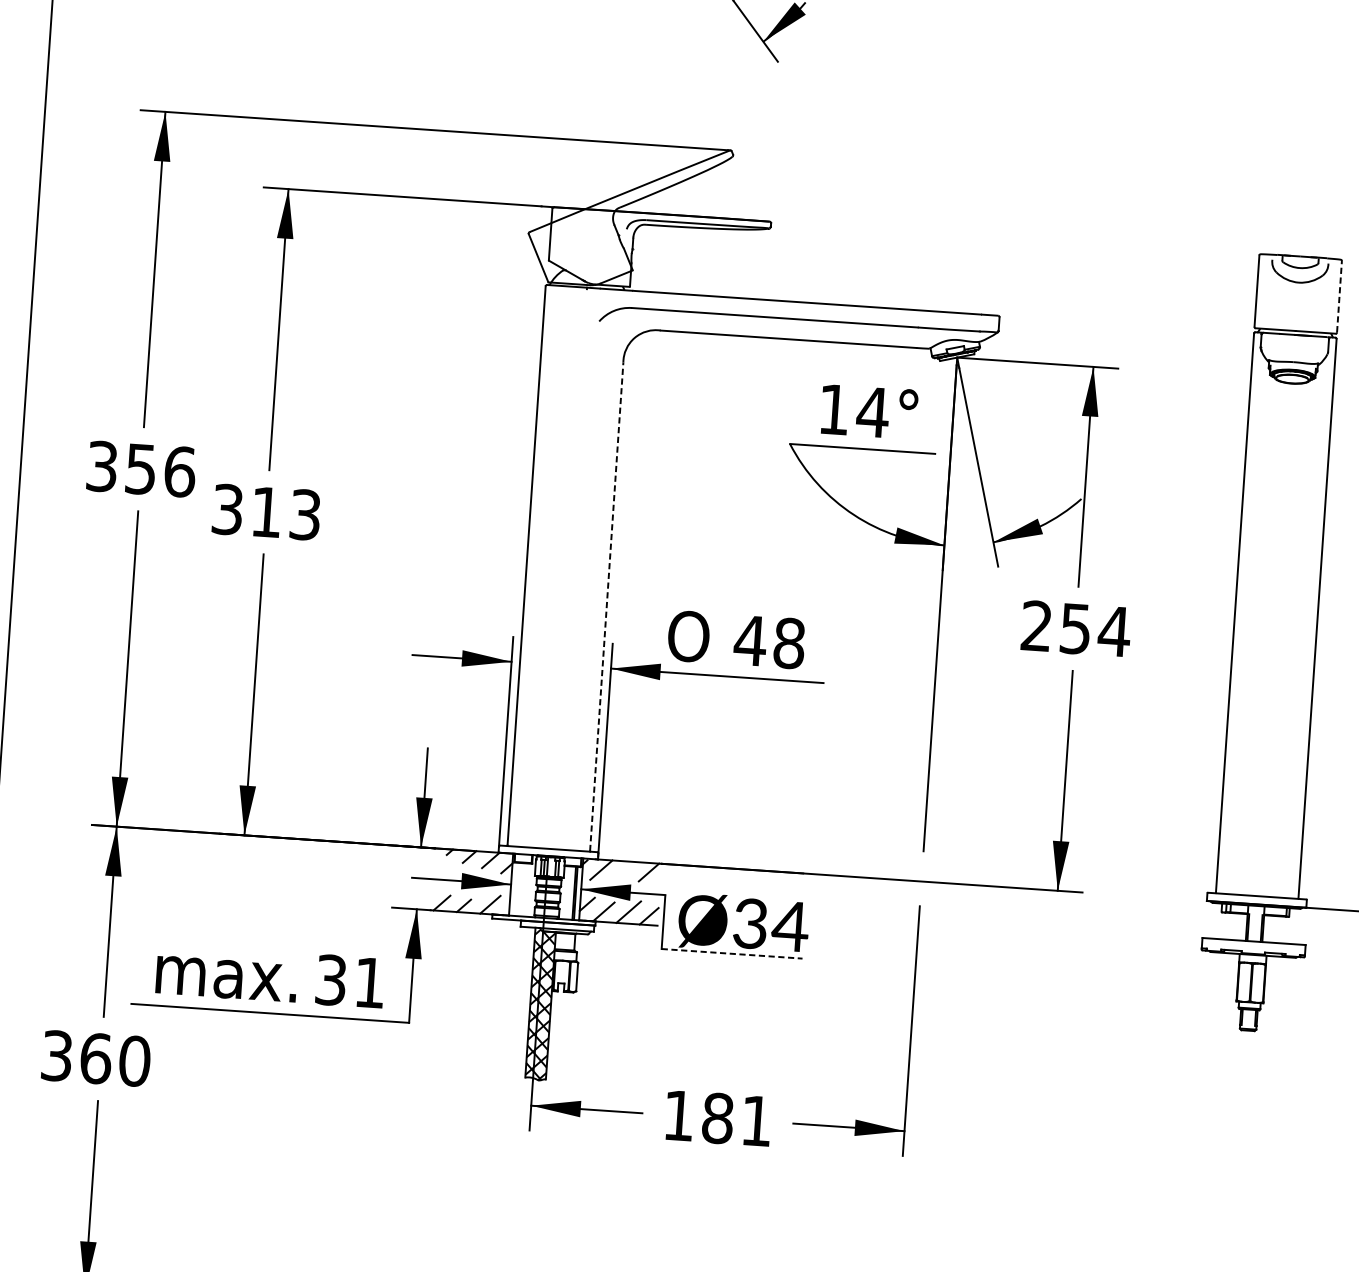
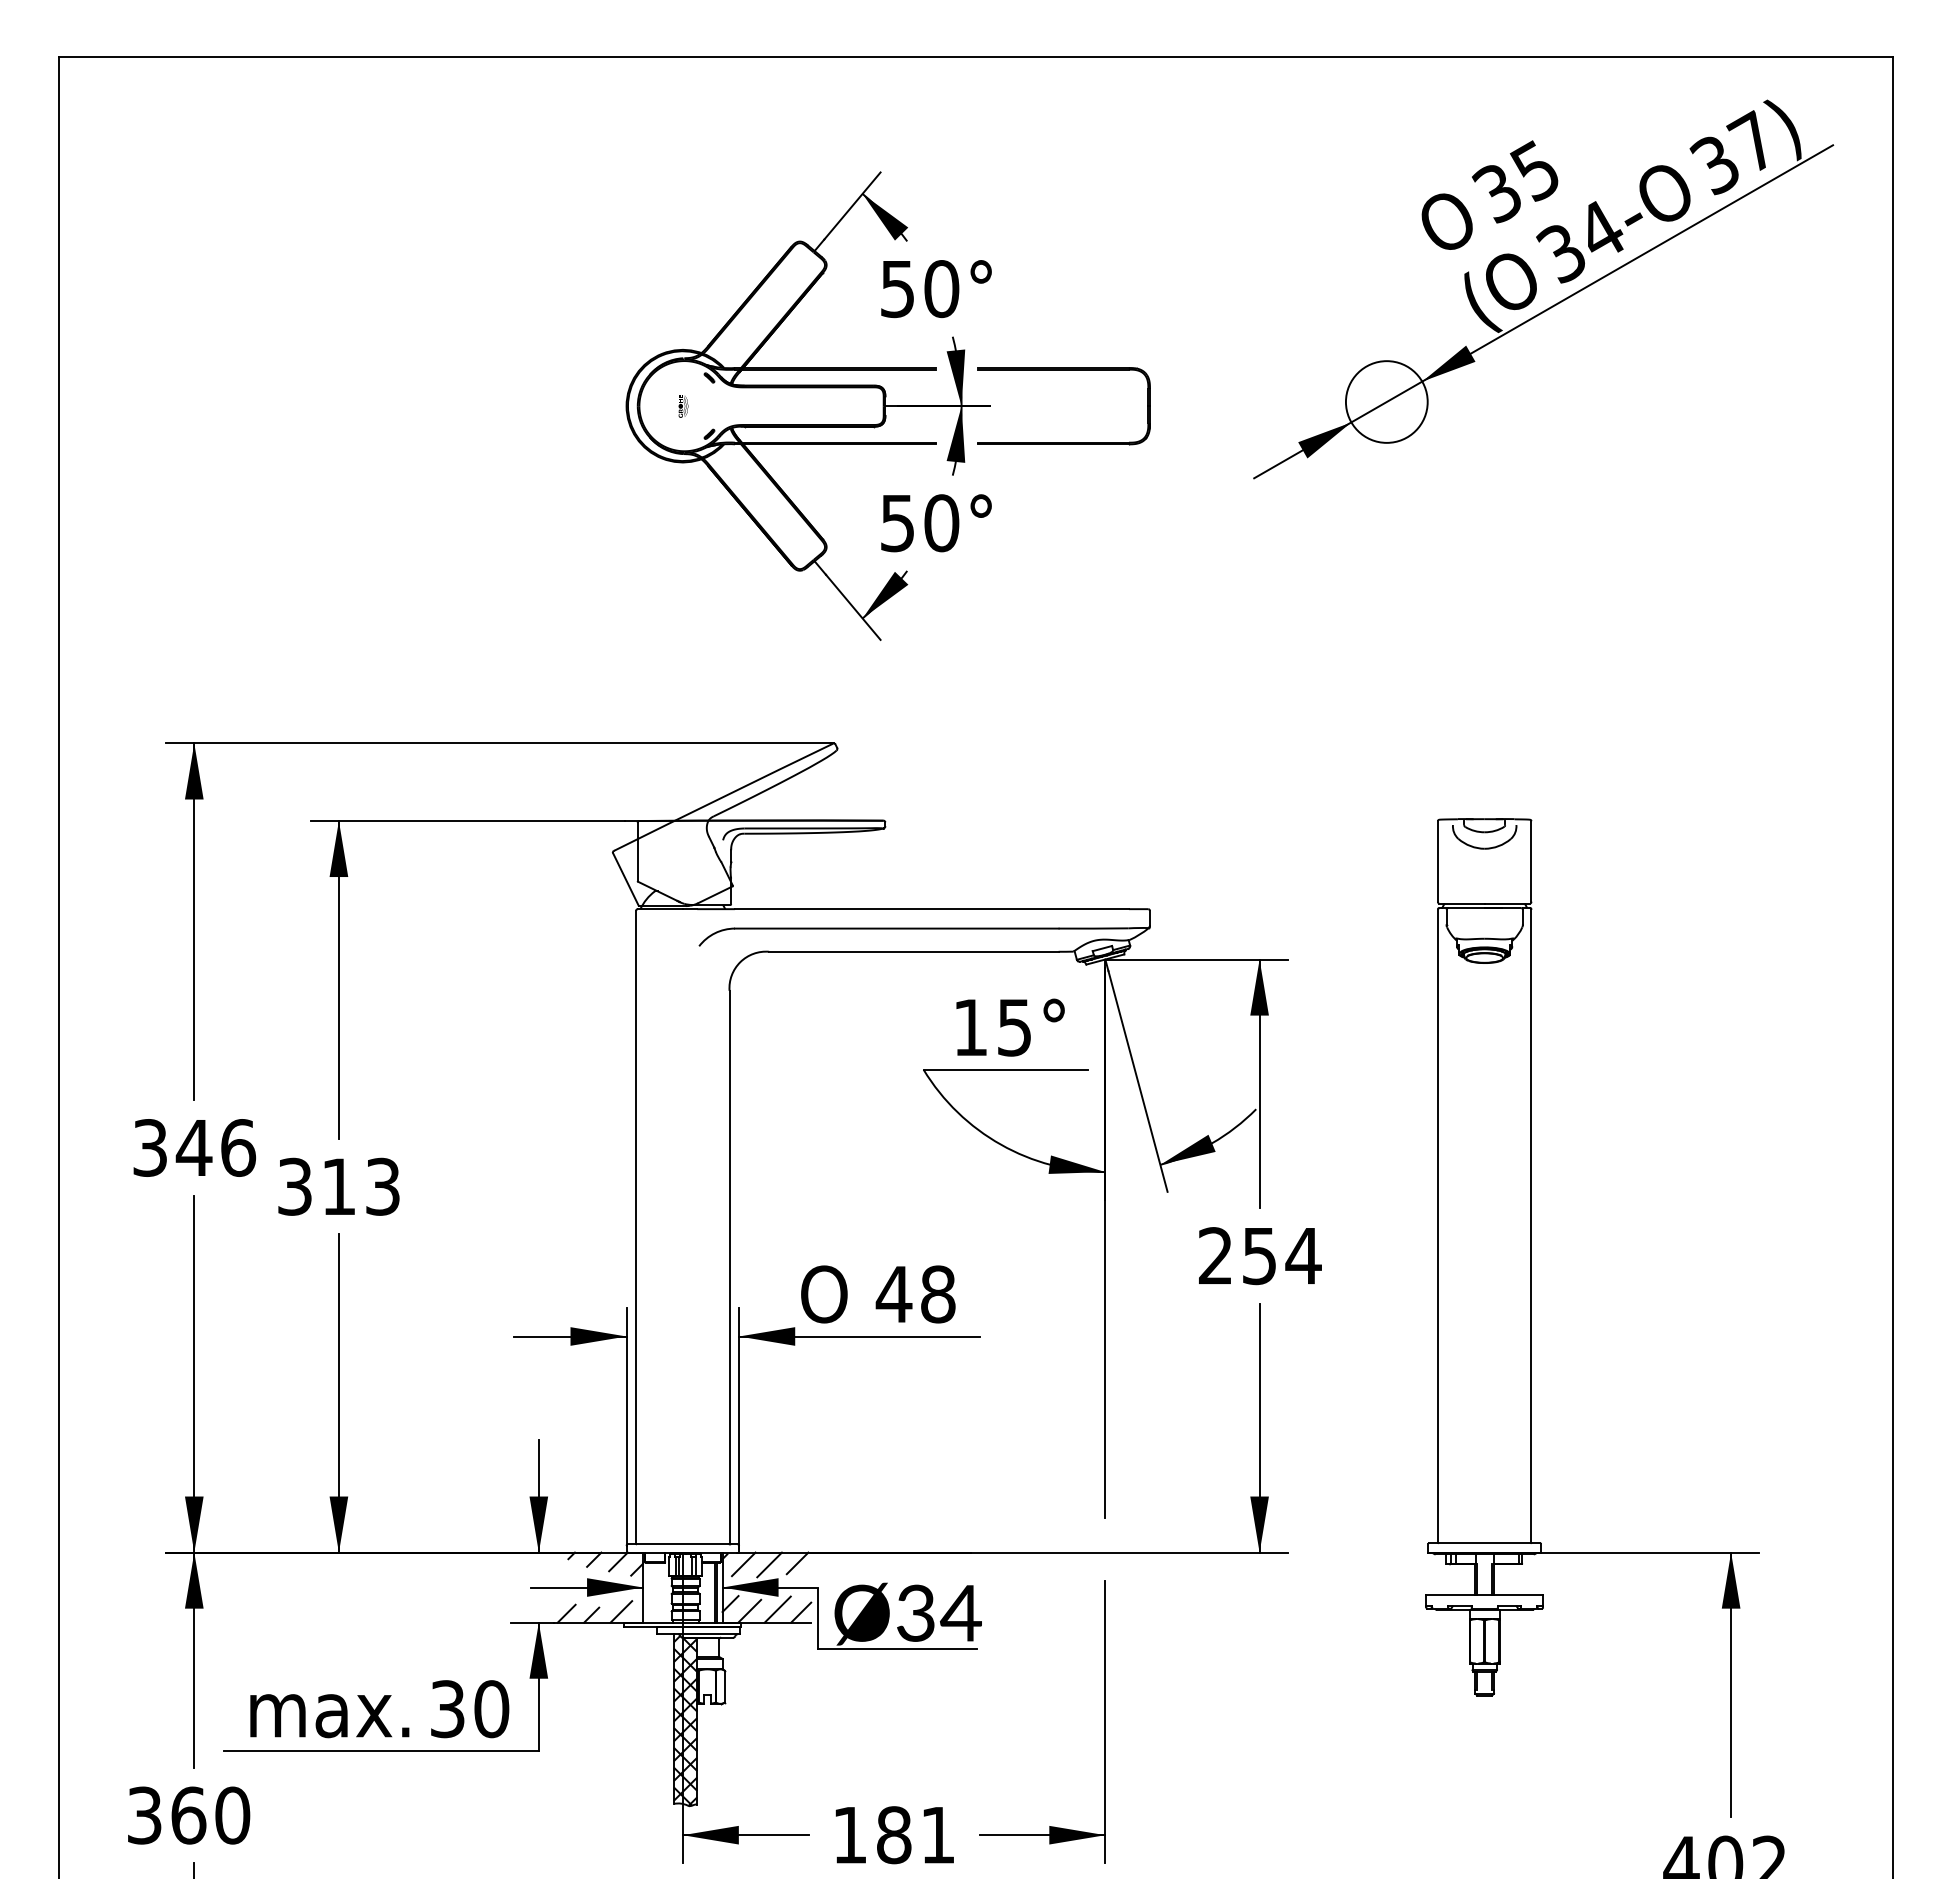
line: (1339, 295) -> (1531, 860), dashed -> solid
text: (872, 412) -> (1014, 1027), 14° -> 15°
text: (140, 469) -> (193, 1148), 356 -> 346
line: (606, 606) -> (729, 1266), dashed -> solid
line: (624, 871) -> (769, 1564), added
line: (732, 953) -> (897, 1648), dashed -> solid
text: (369, 983) -> (491, 1709), 31 -> 30

